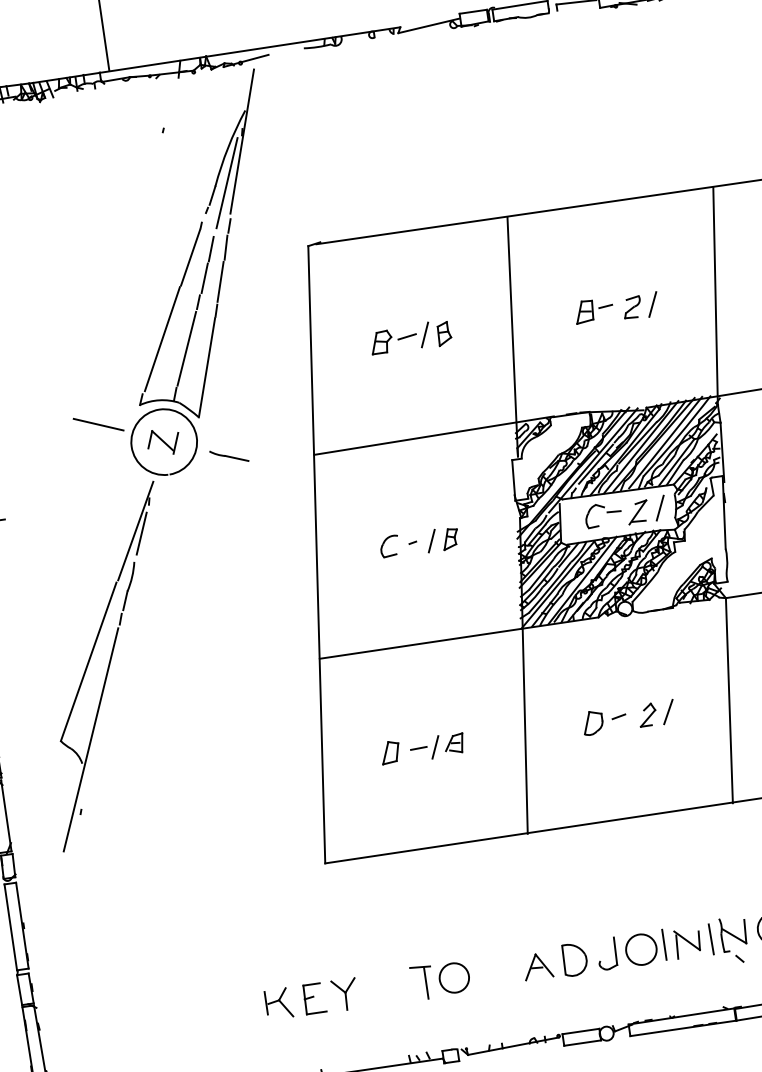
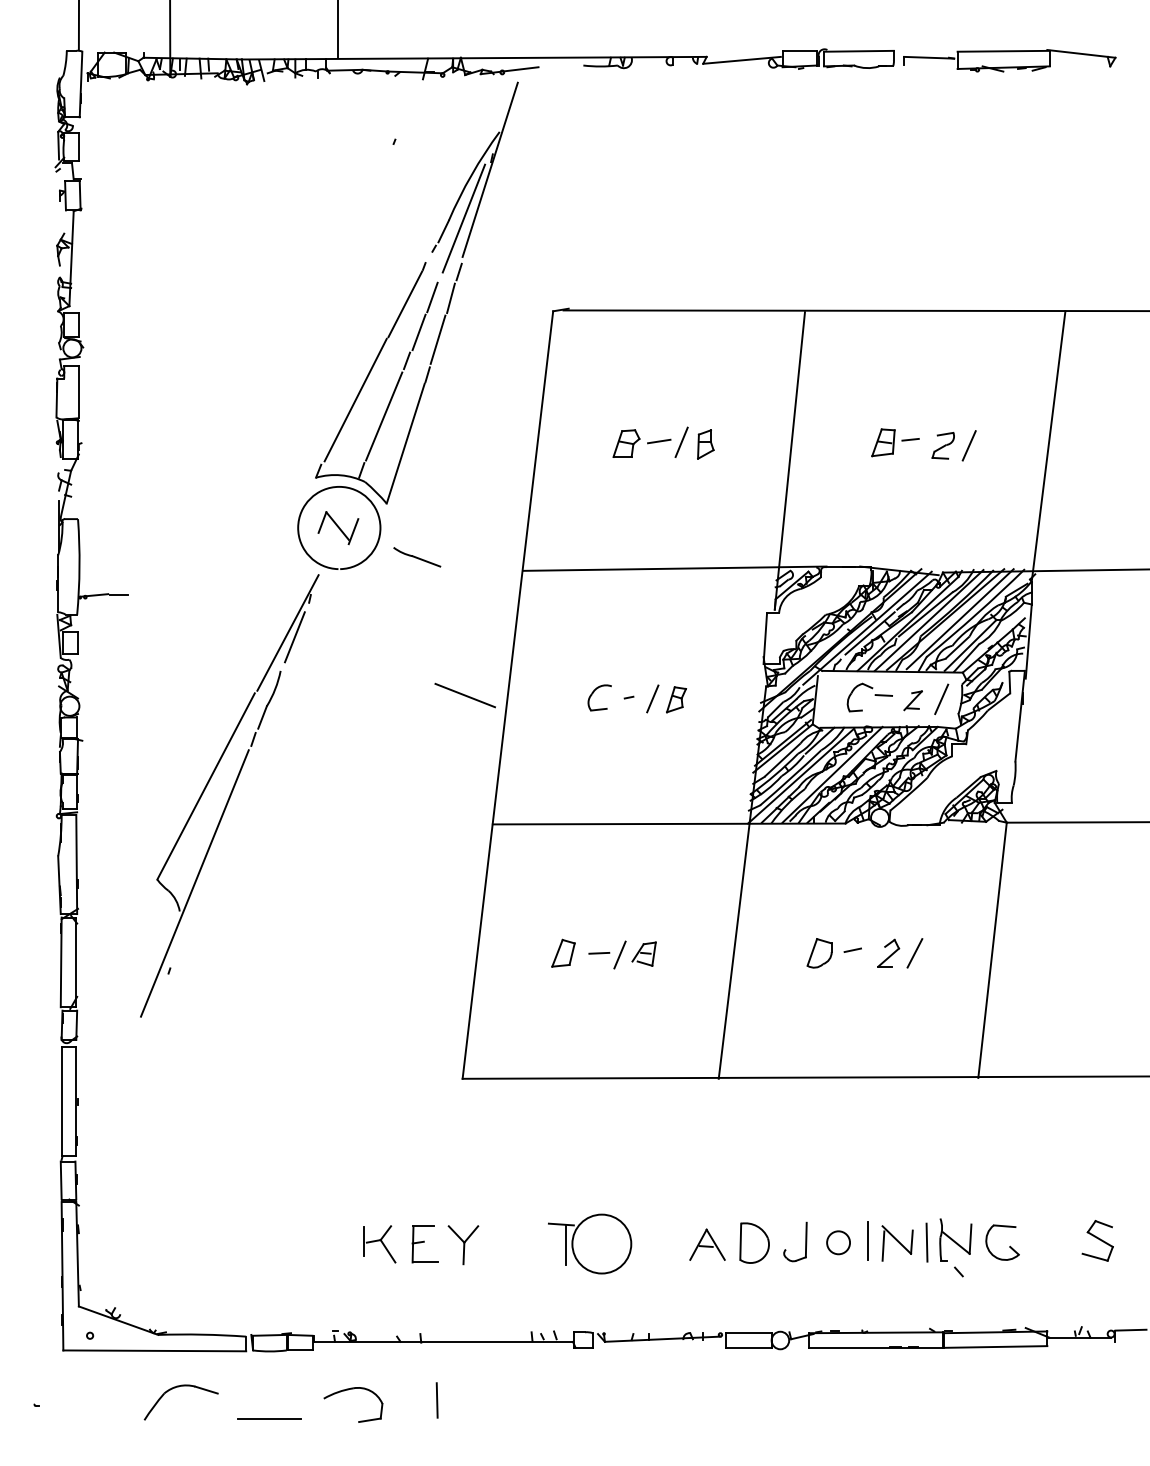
line: (98, 424) -> (464, 695), moved
part: (637, 512) -> (912, 700), size x0.7
circle: (641, 949) -> (838, 1242), size x0.6
circle: (454, 977) -> (601, 1243), size x1.6

